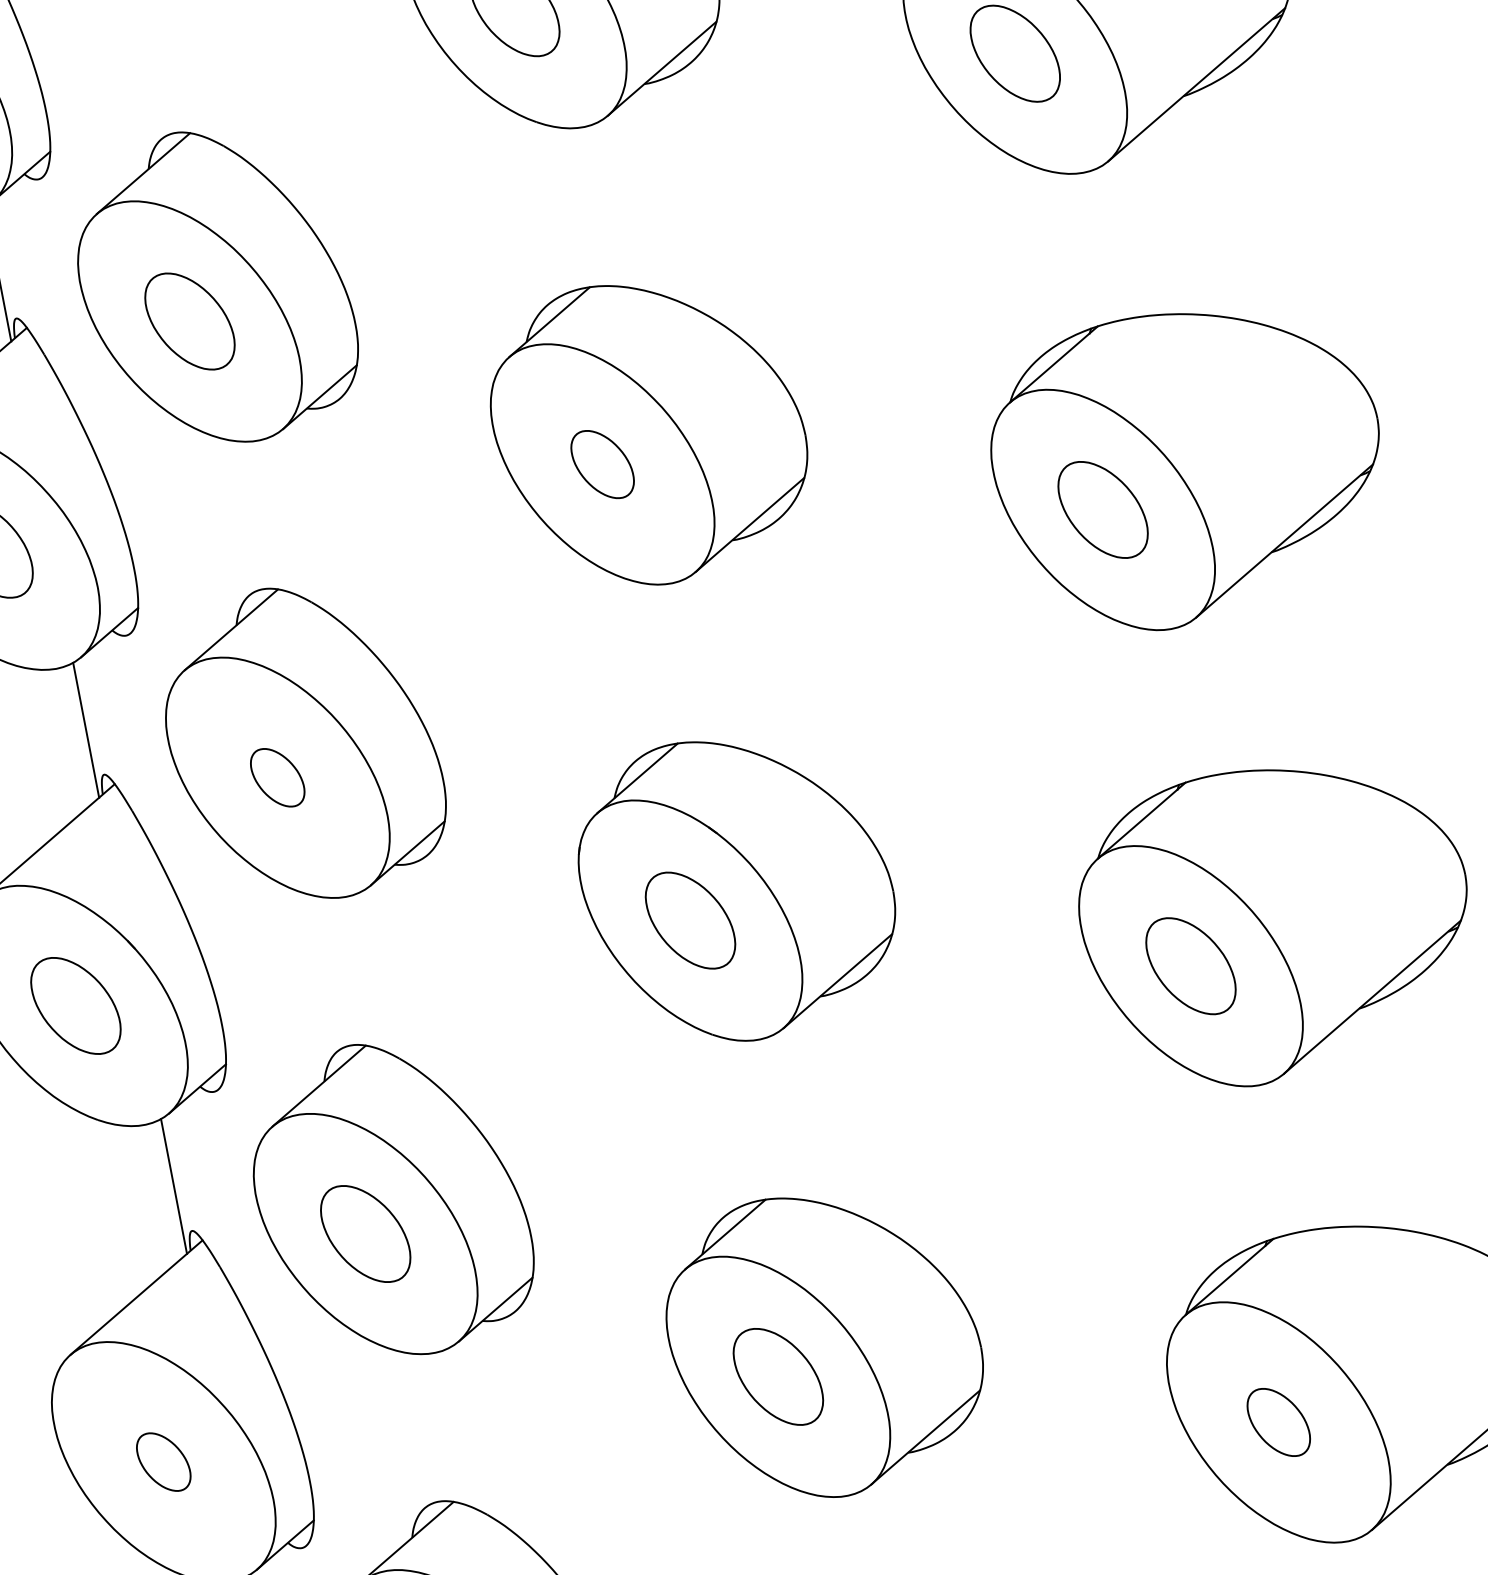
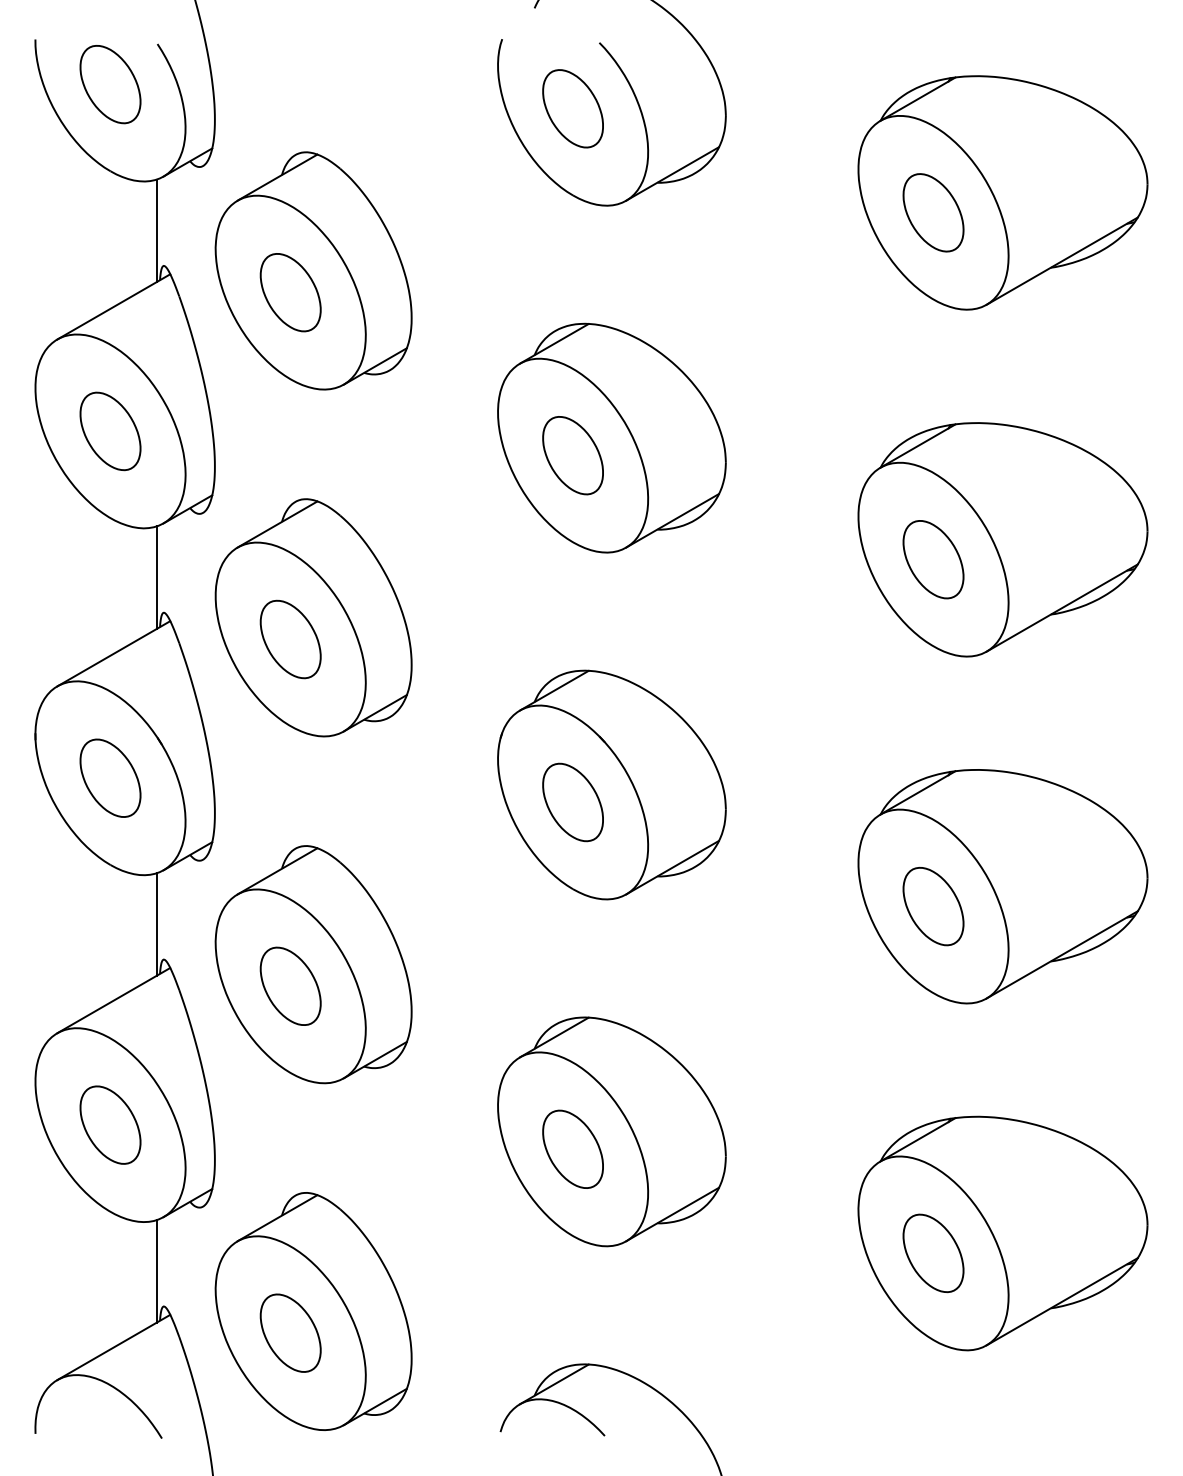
part: (601, 464) -> (572, 455), size x1.43
part: (277, 777) -> (290, 639), size x1.67
part: (1278, 1422) -> (933, 1253), size x1.43
part: (163, 1461) -> (110, 1124), size x1.67

